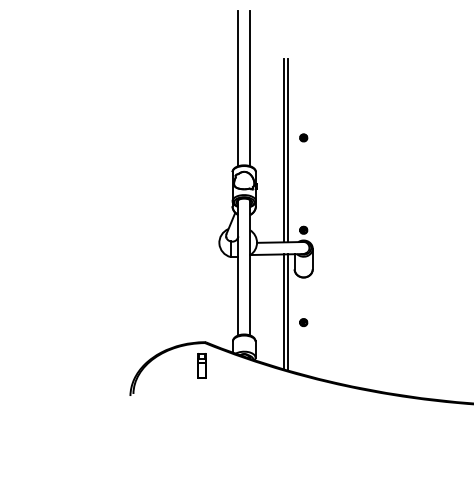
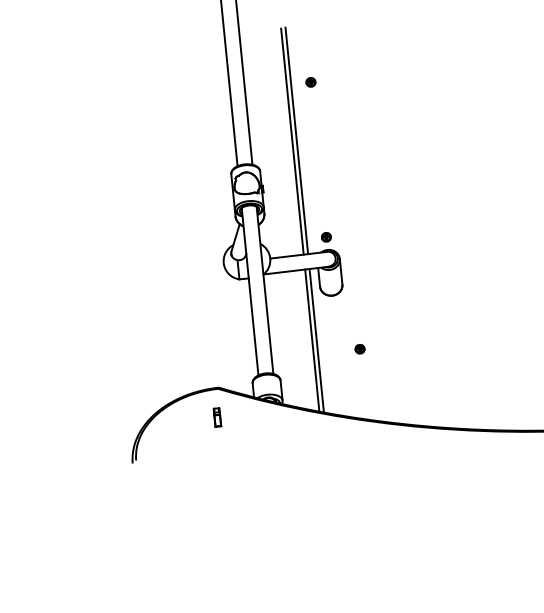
part: (303, 137) -> (310, 81), moved
part: (303, 322) -> (359, 349), moved
part: (201, 365) -> (216, 417), size x0.6

